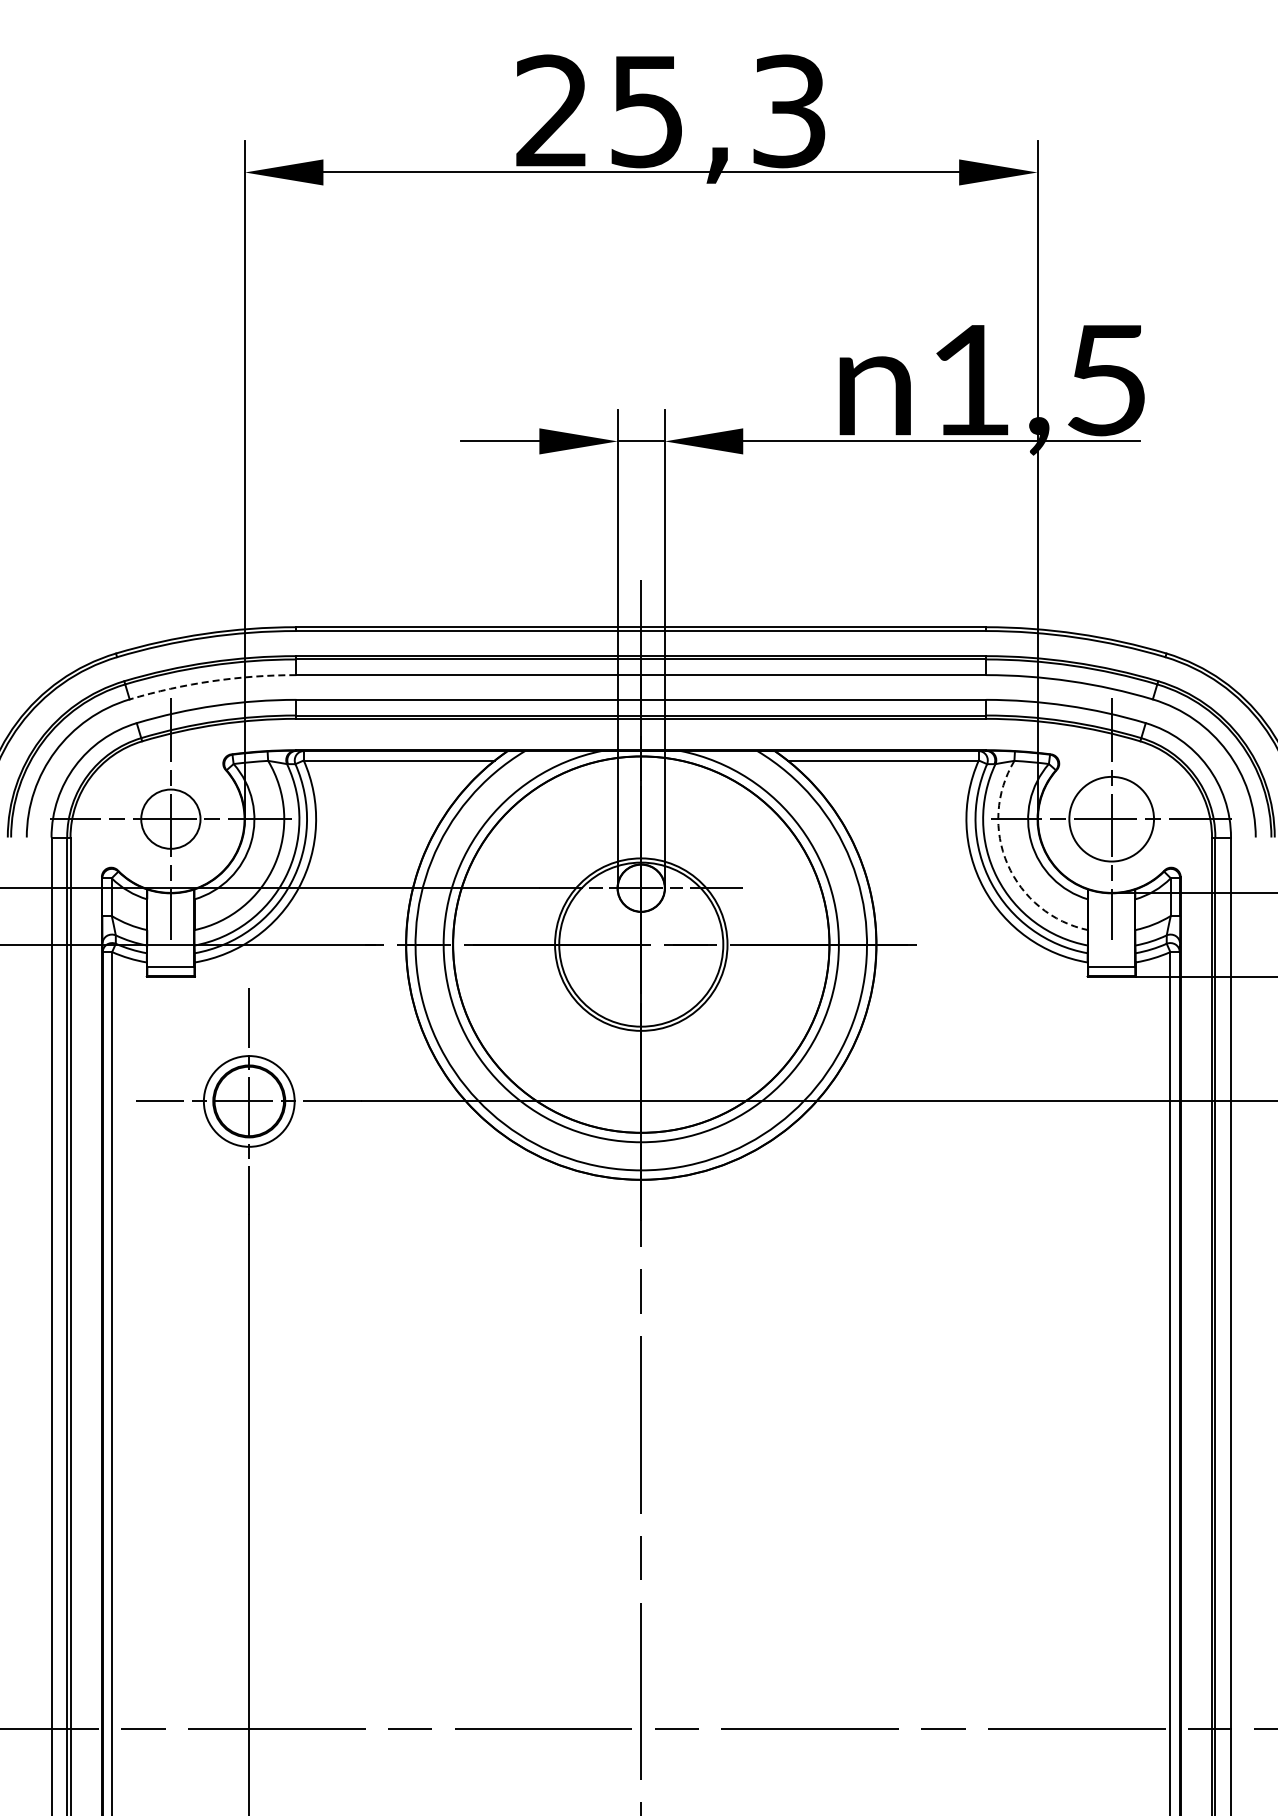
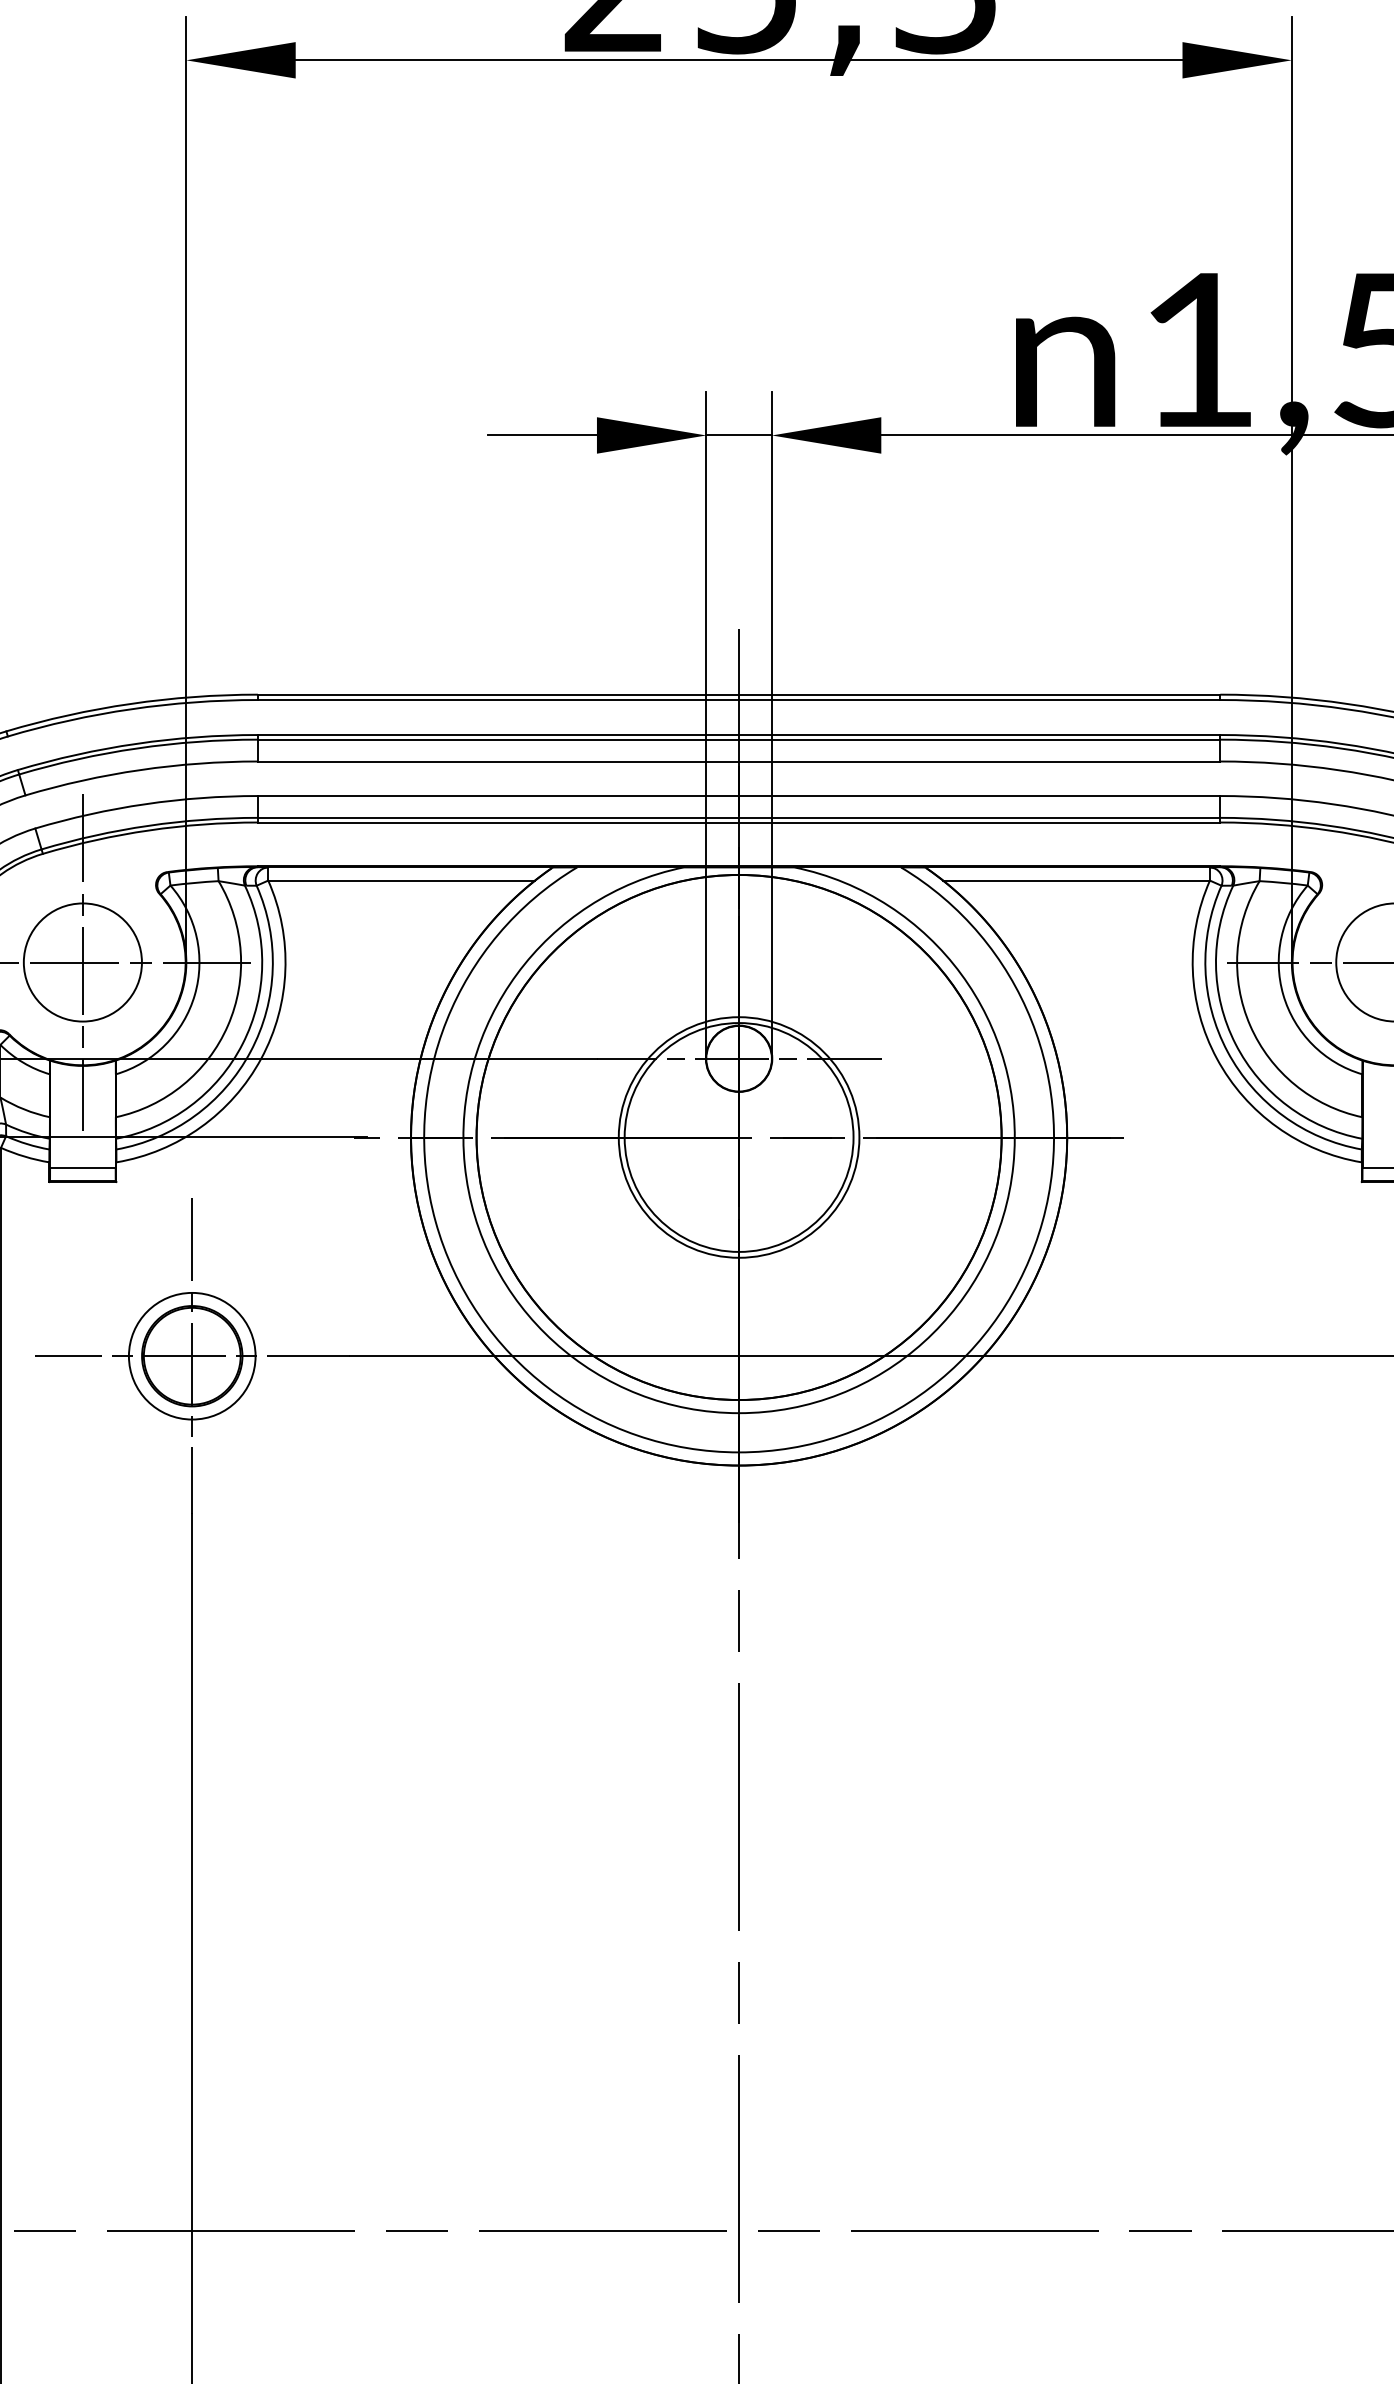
arc: (212, 681) -> (140, 770), dashed -> solid
circle: (170, 818) -> (82, 961), size x1.43
arc: (1007, 864) -> (1249, 1025), dashed -> solid

